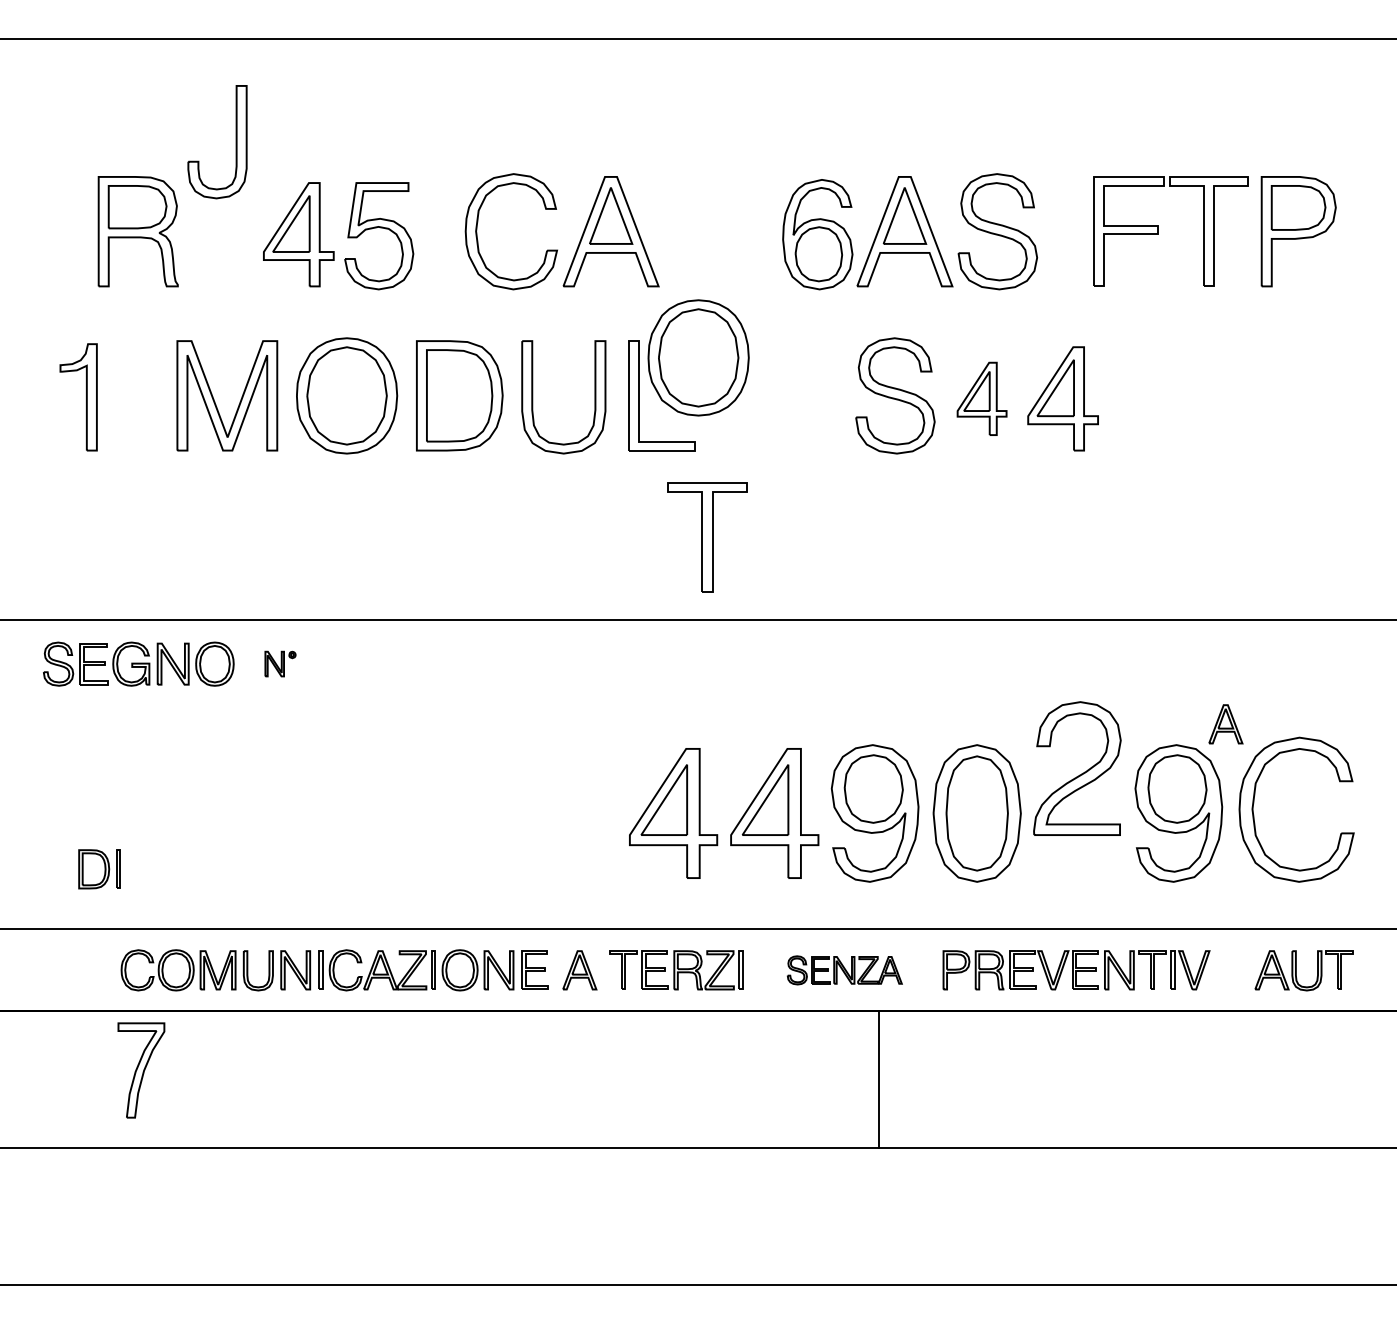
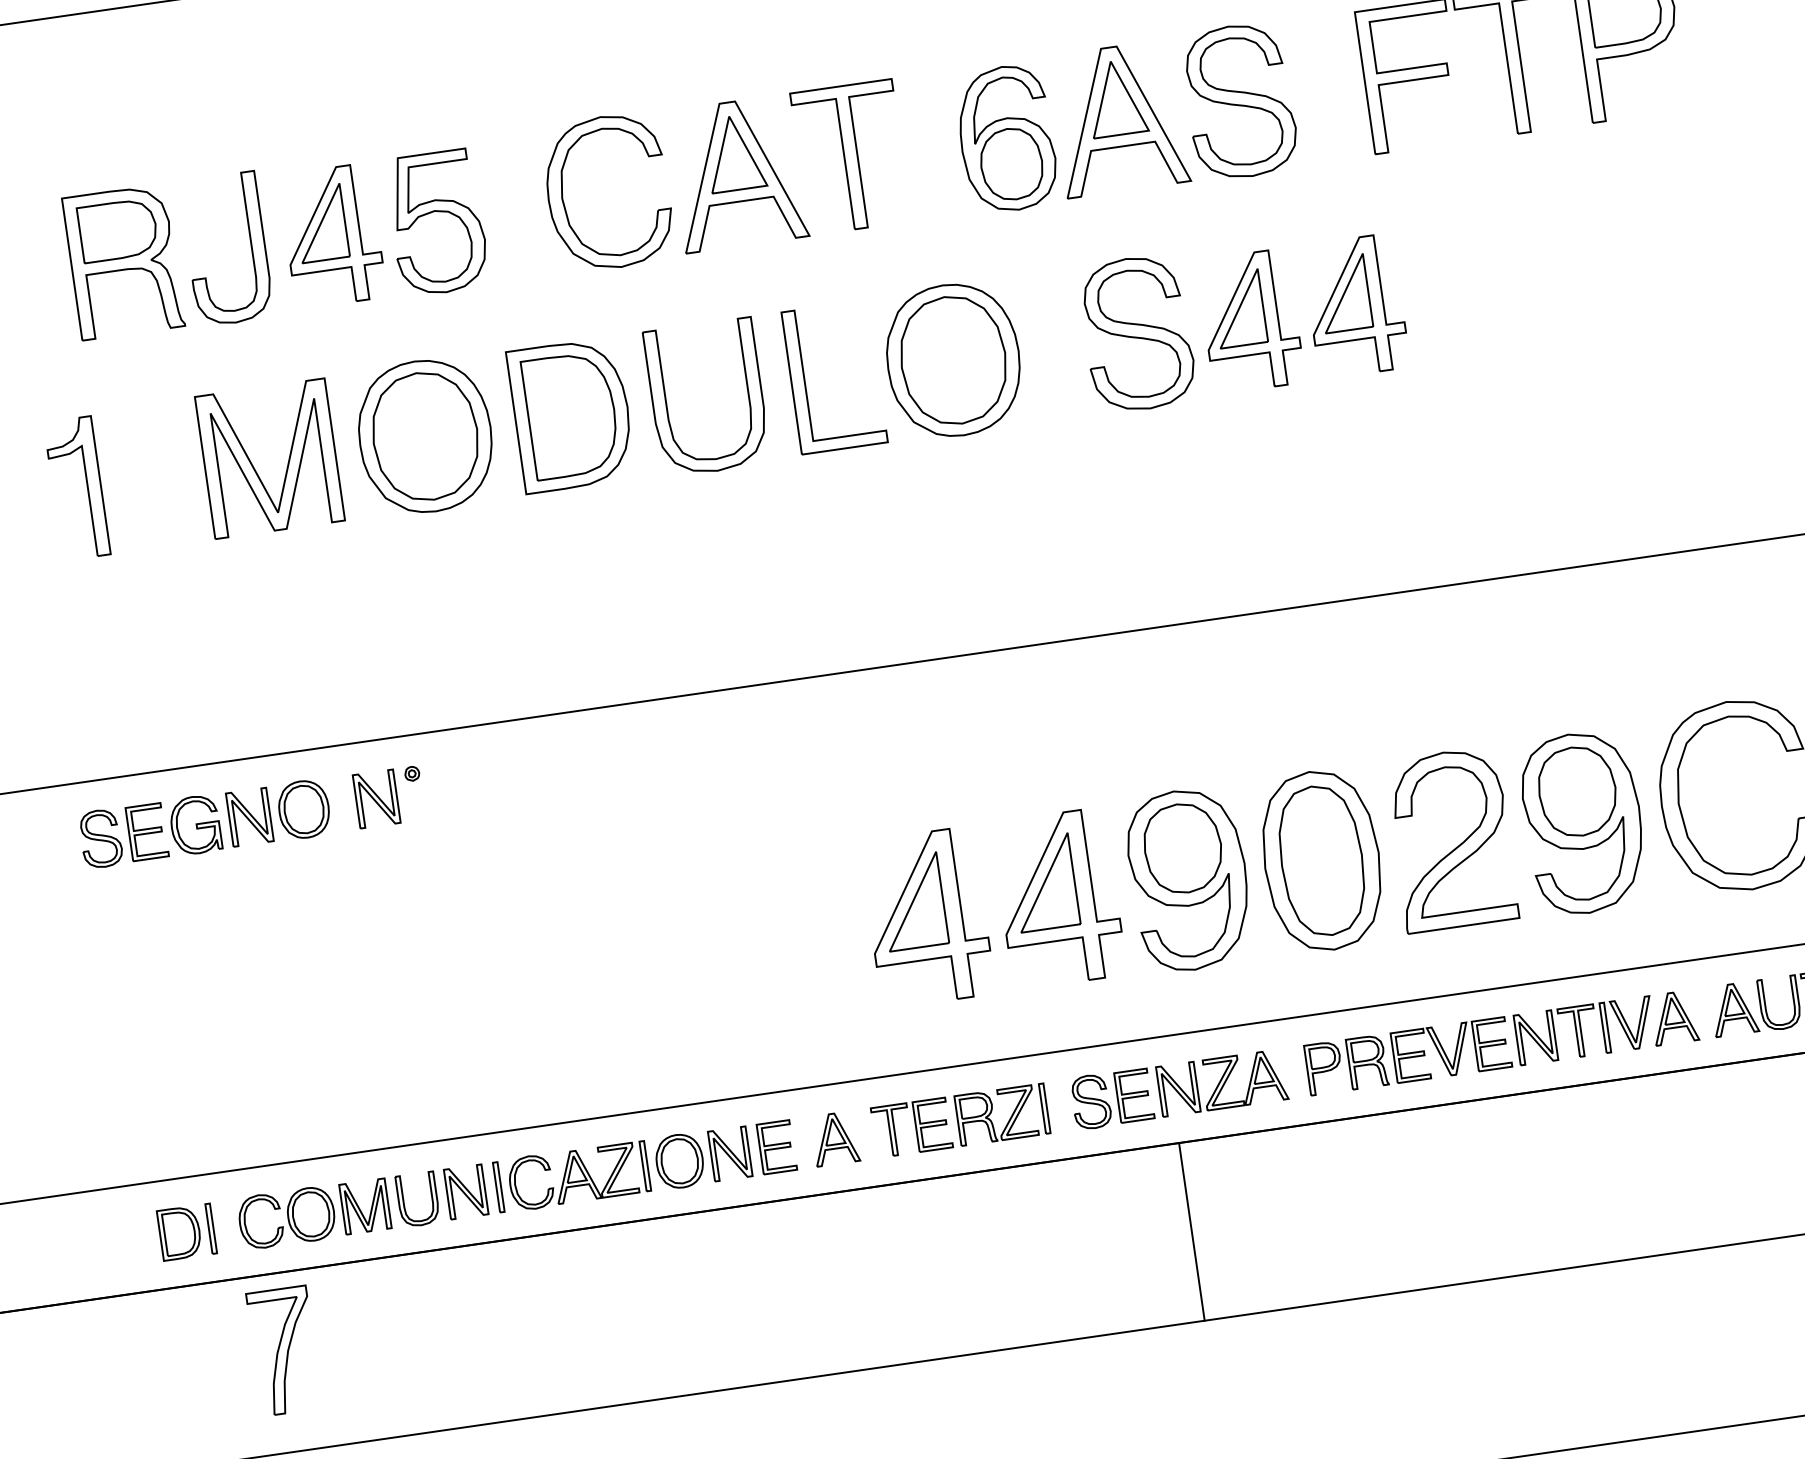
part: (235, 142) -> (250, 246), moved
part: (698, 357) -> (953, 359), moved
part: (981, 398) -> (1249, 321), size x1.43
part: (707, 537) -> (851, 157), moved
part: (280, 663) -> (389, 796), size x1.67
part: (1225, 724) -> (1673, 1018), moved
part: (1079, 774) -> (1455, 846), moved
part: (99, 869) -> (186, 1232), moved
part: (844, 970) -> (1179, 1089), size x1.43
line: (878, 1078) -> (1191, 1230), moved

